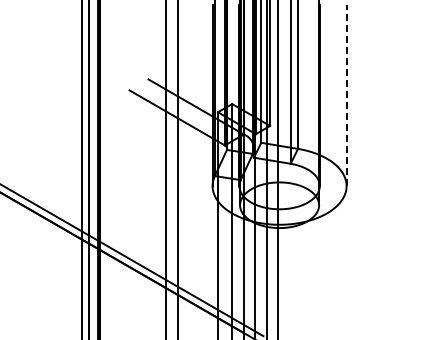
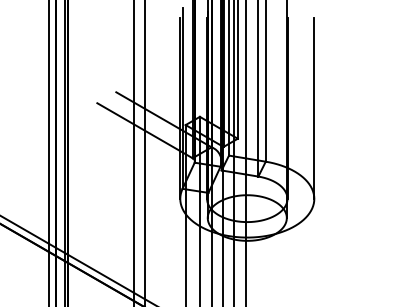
line: (346, 95) -> (314, 108), dashed -> solid

